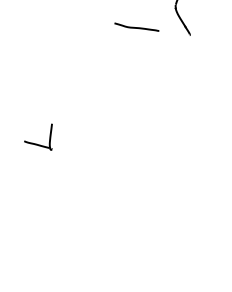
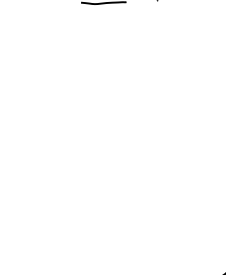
part: (36, 143) -> (26, 135), removed

